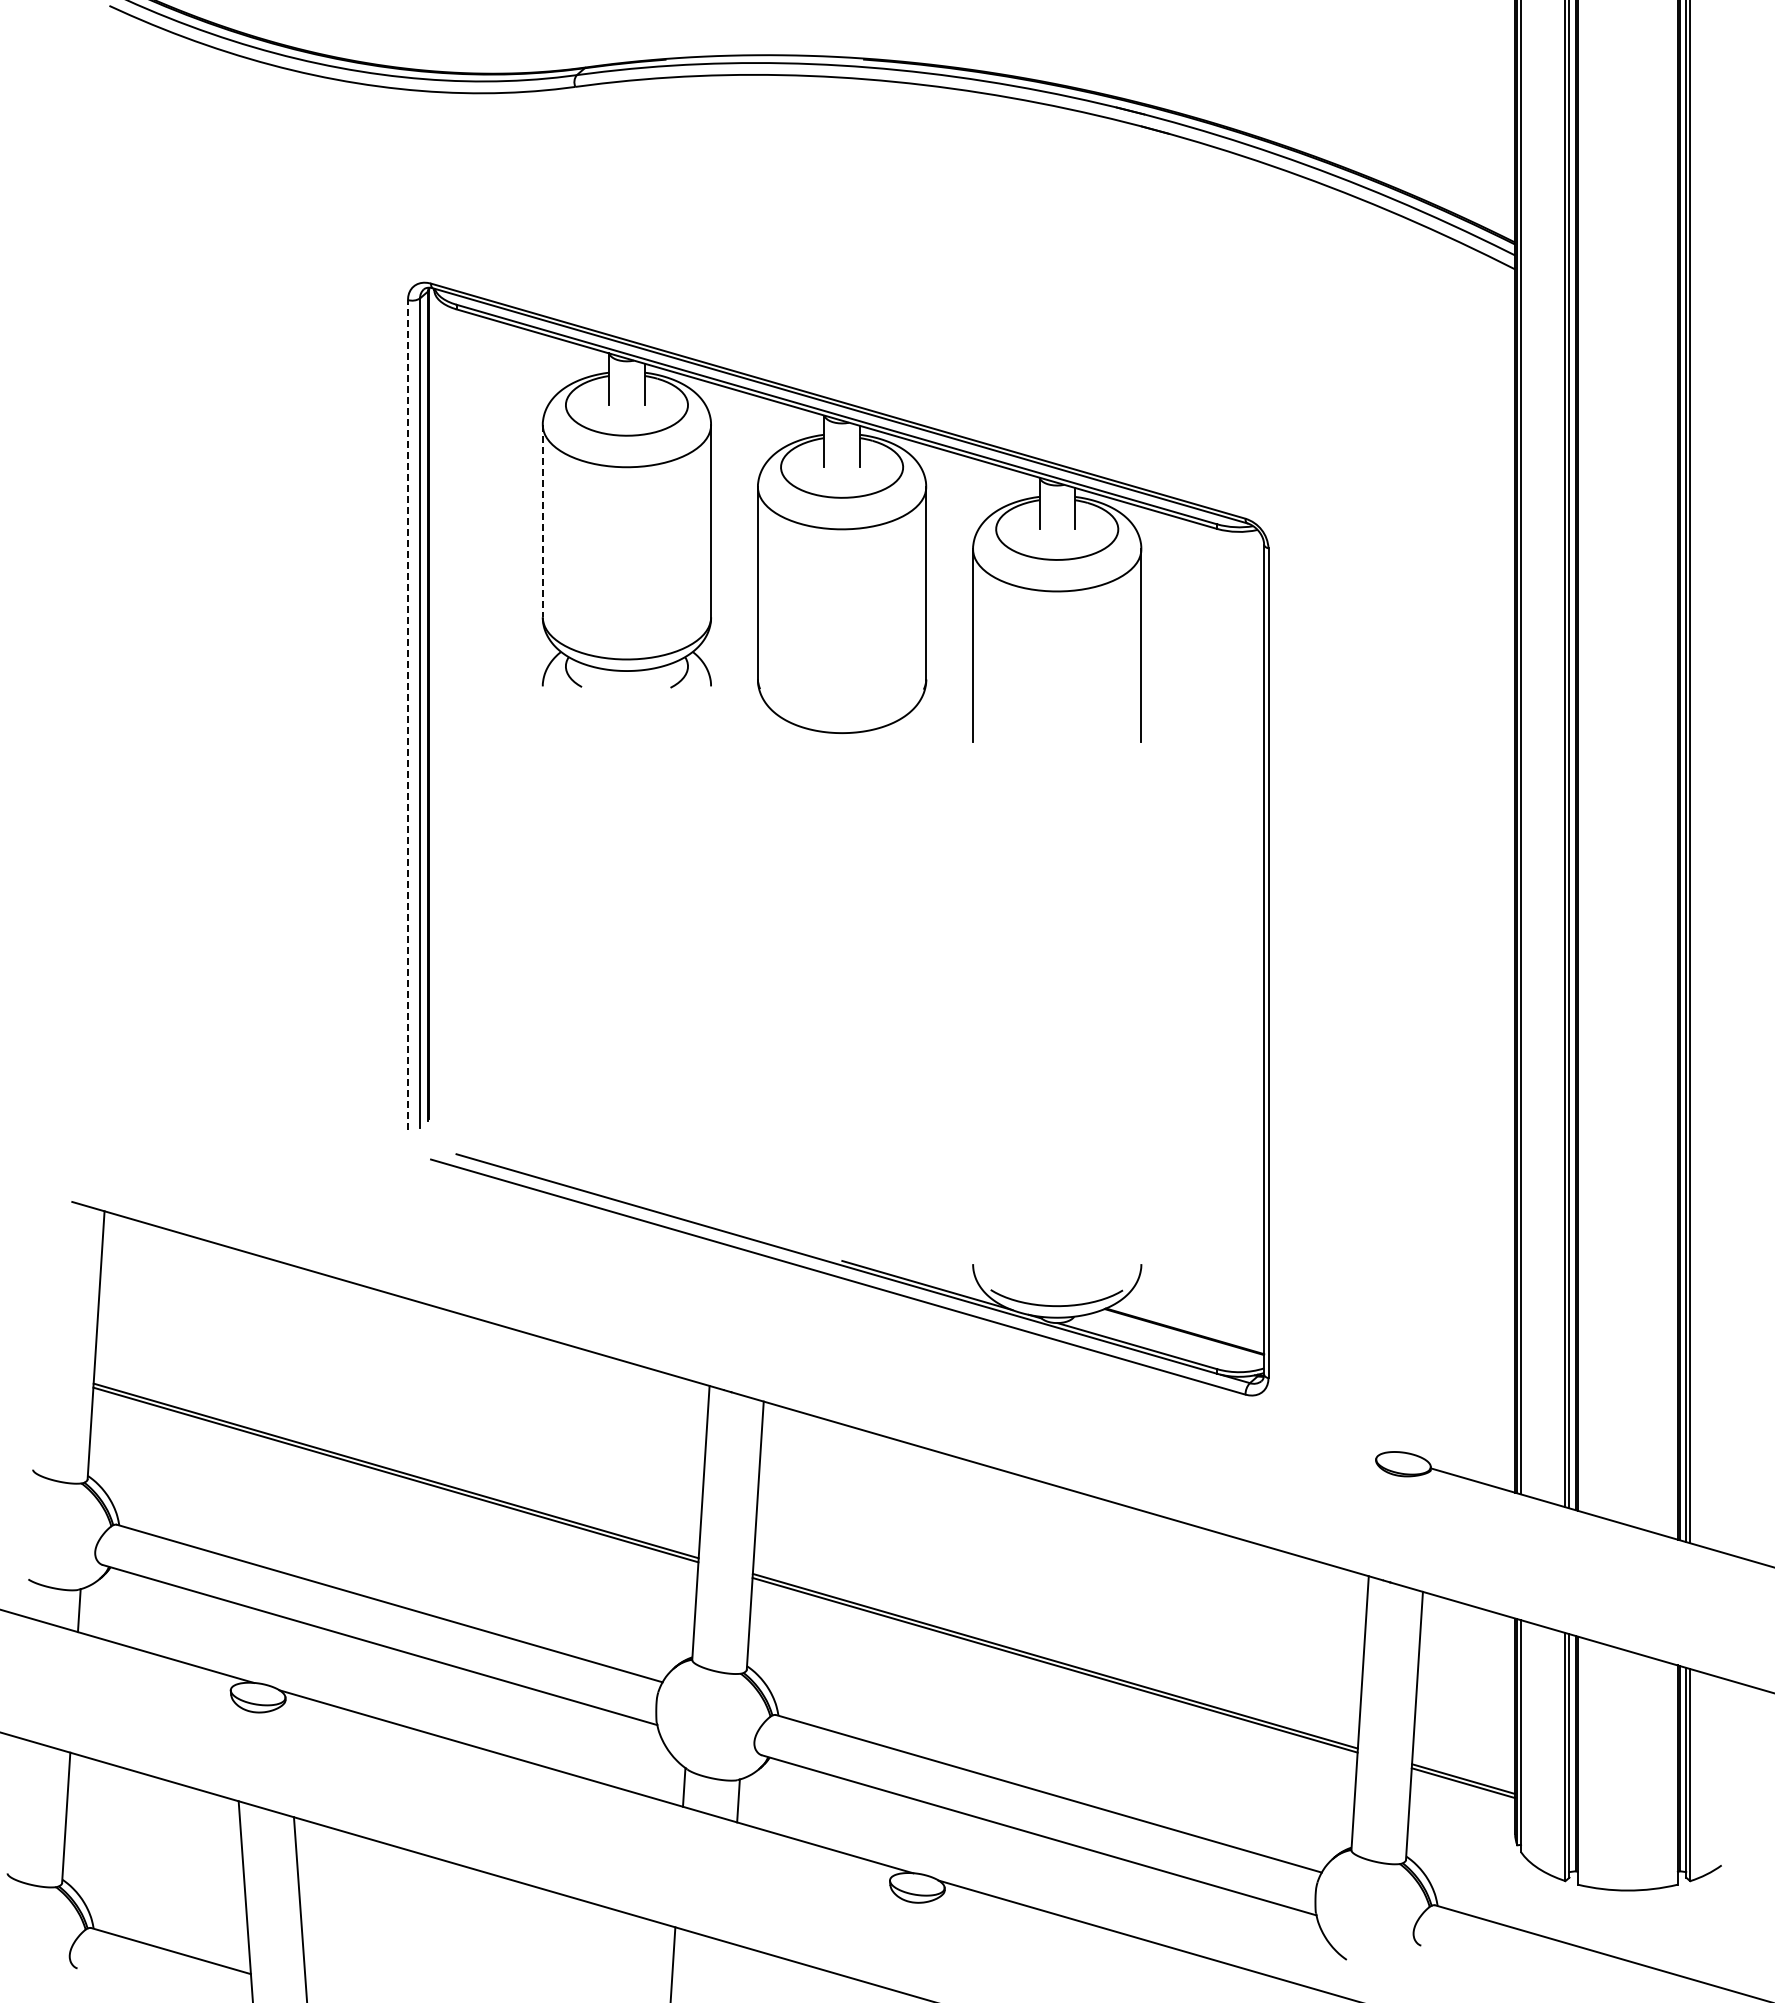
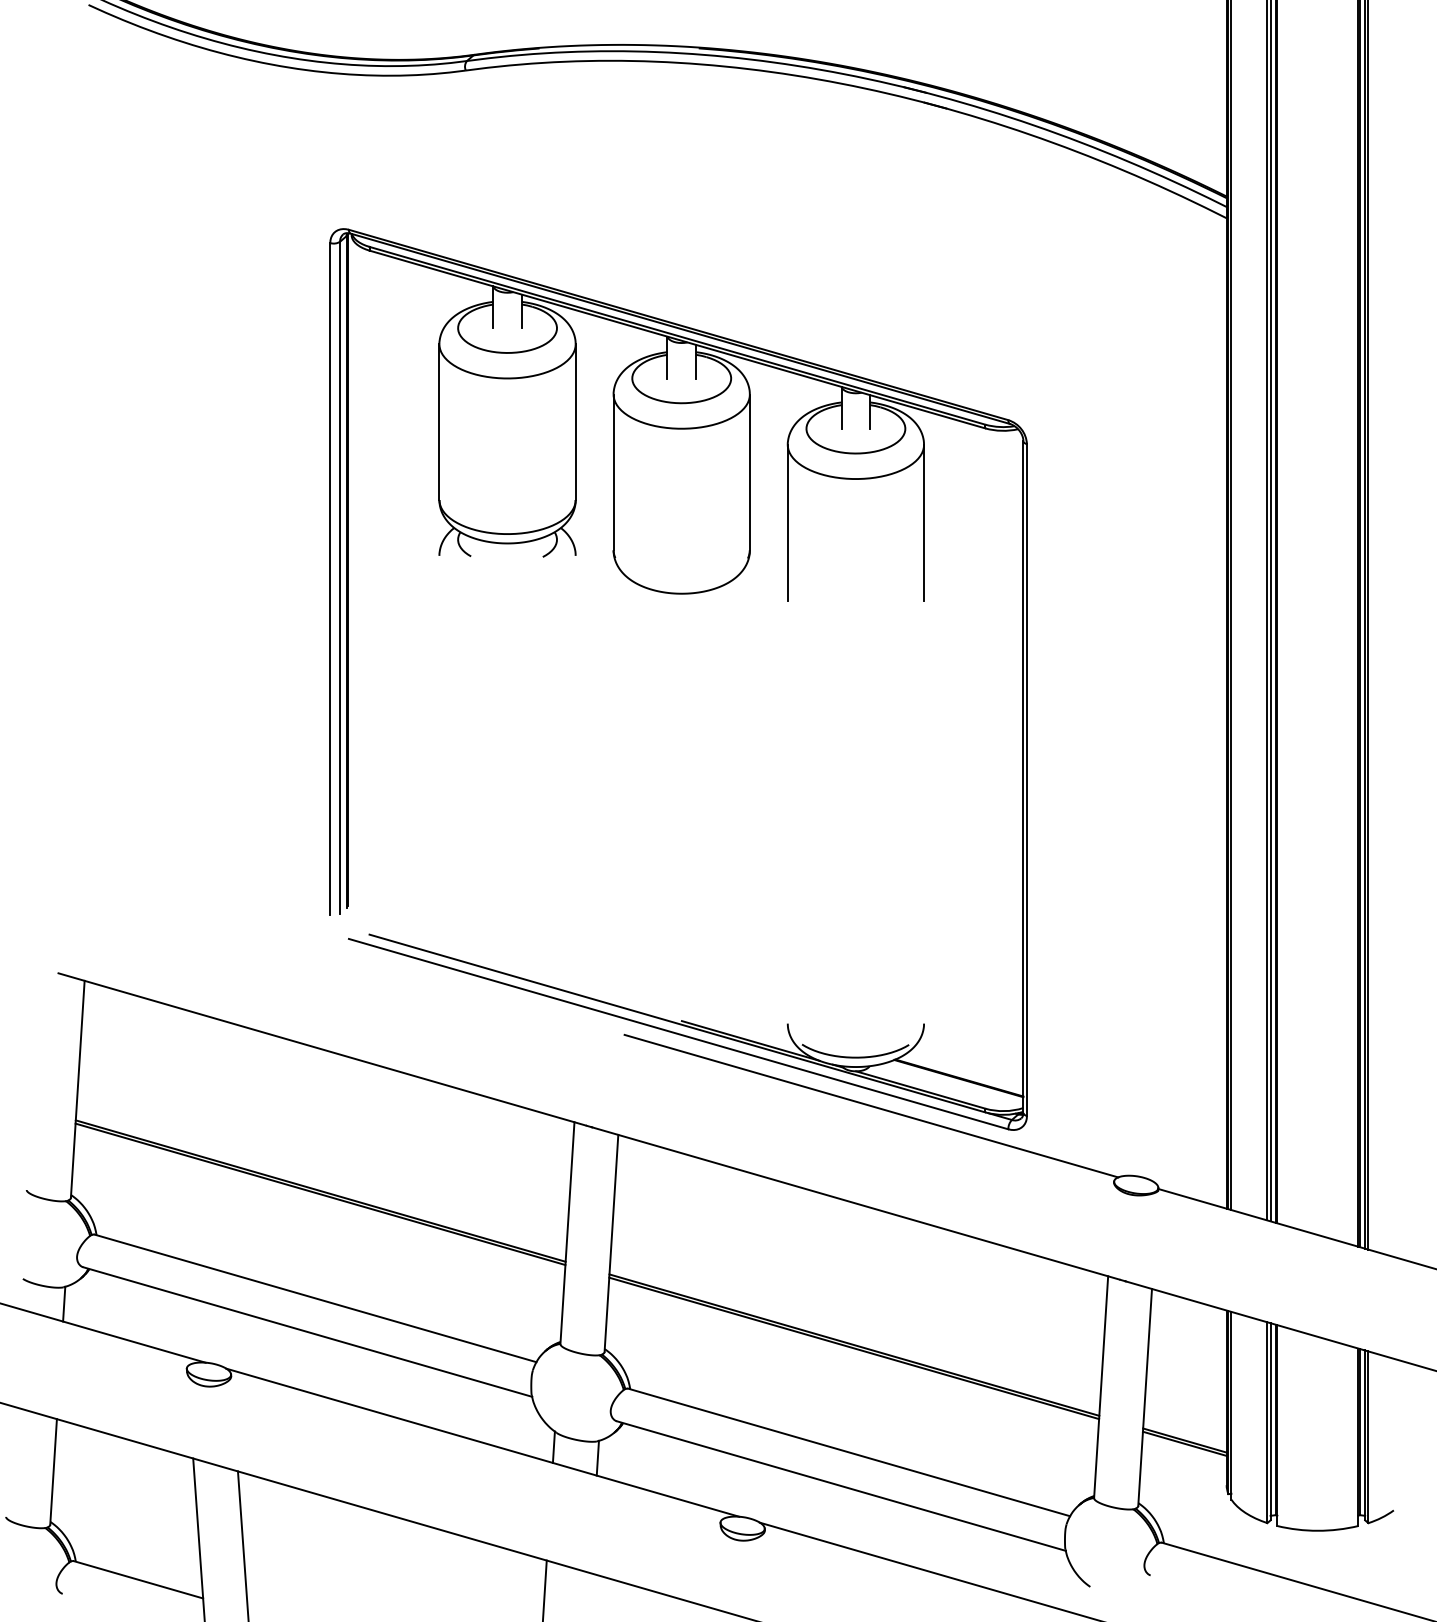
line: (542, 521) -> (439, 422), dashed -> solid
line: (407, 714) -> (329, 578), dashed -> solid
line: (1076, 1366) -> (871, 1106), added

